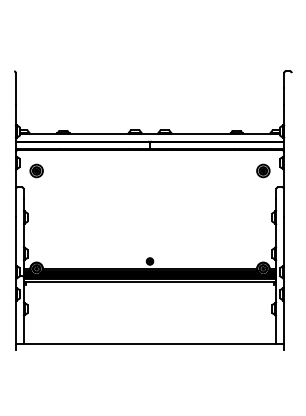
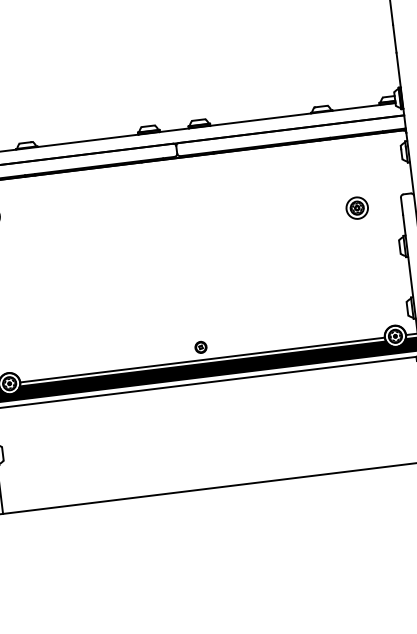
part: (263, 170) -> (357, 207), moved

